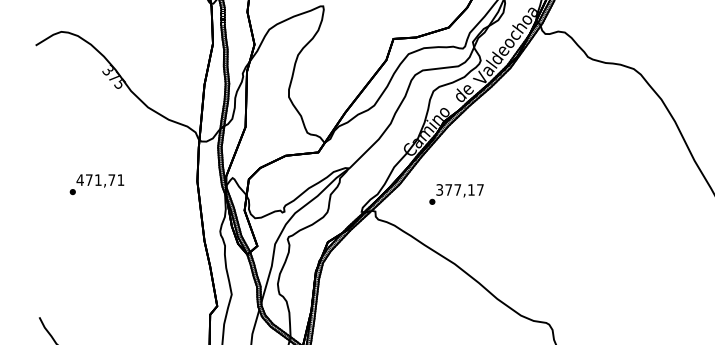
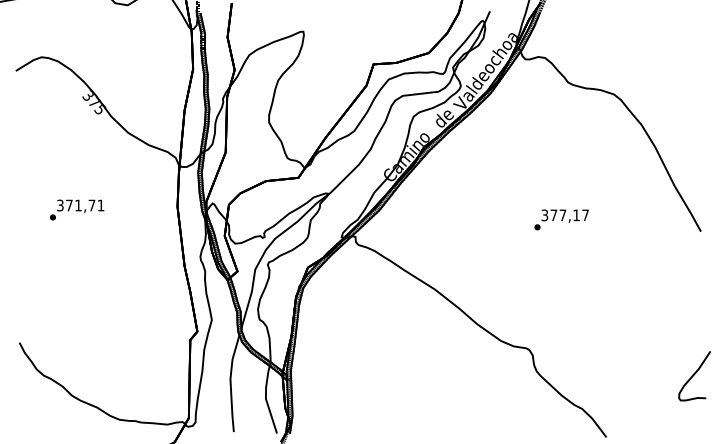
text: (79, 180) -> (59, 205), 471,71 -> 371,71
text: (456, 194) -> (561, 219), moved

